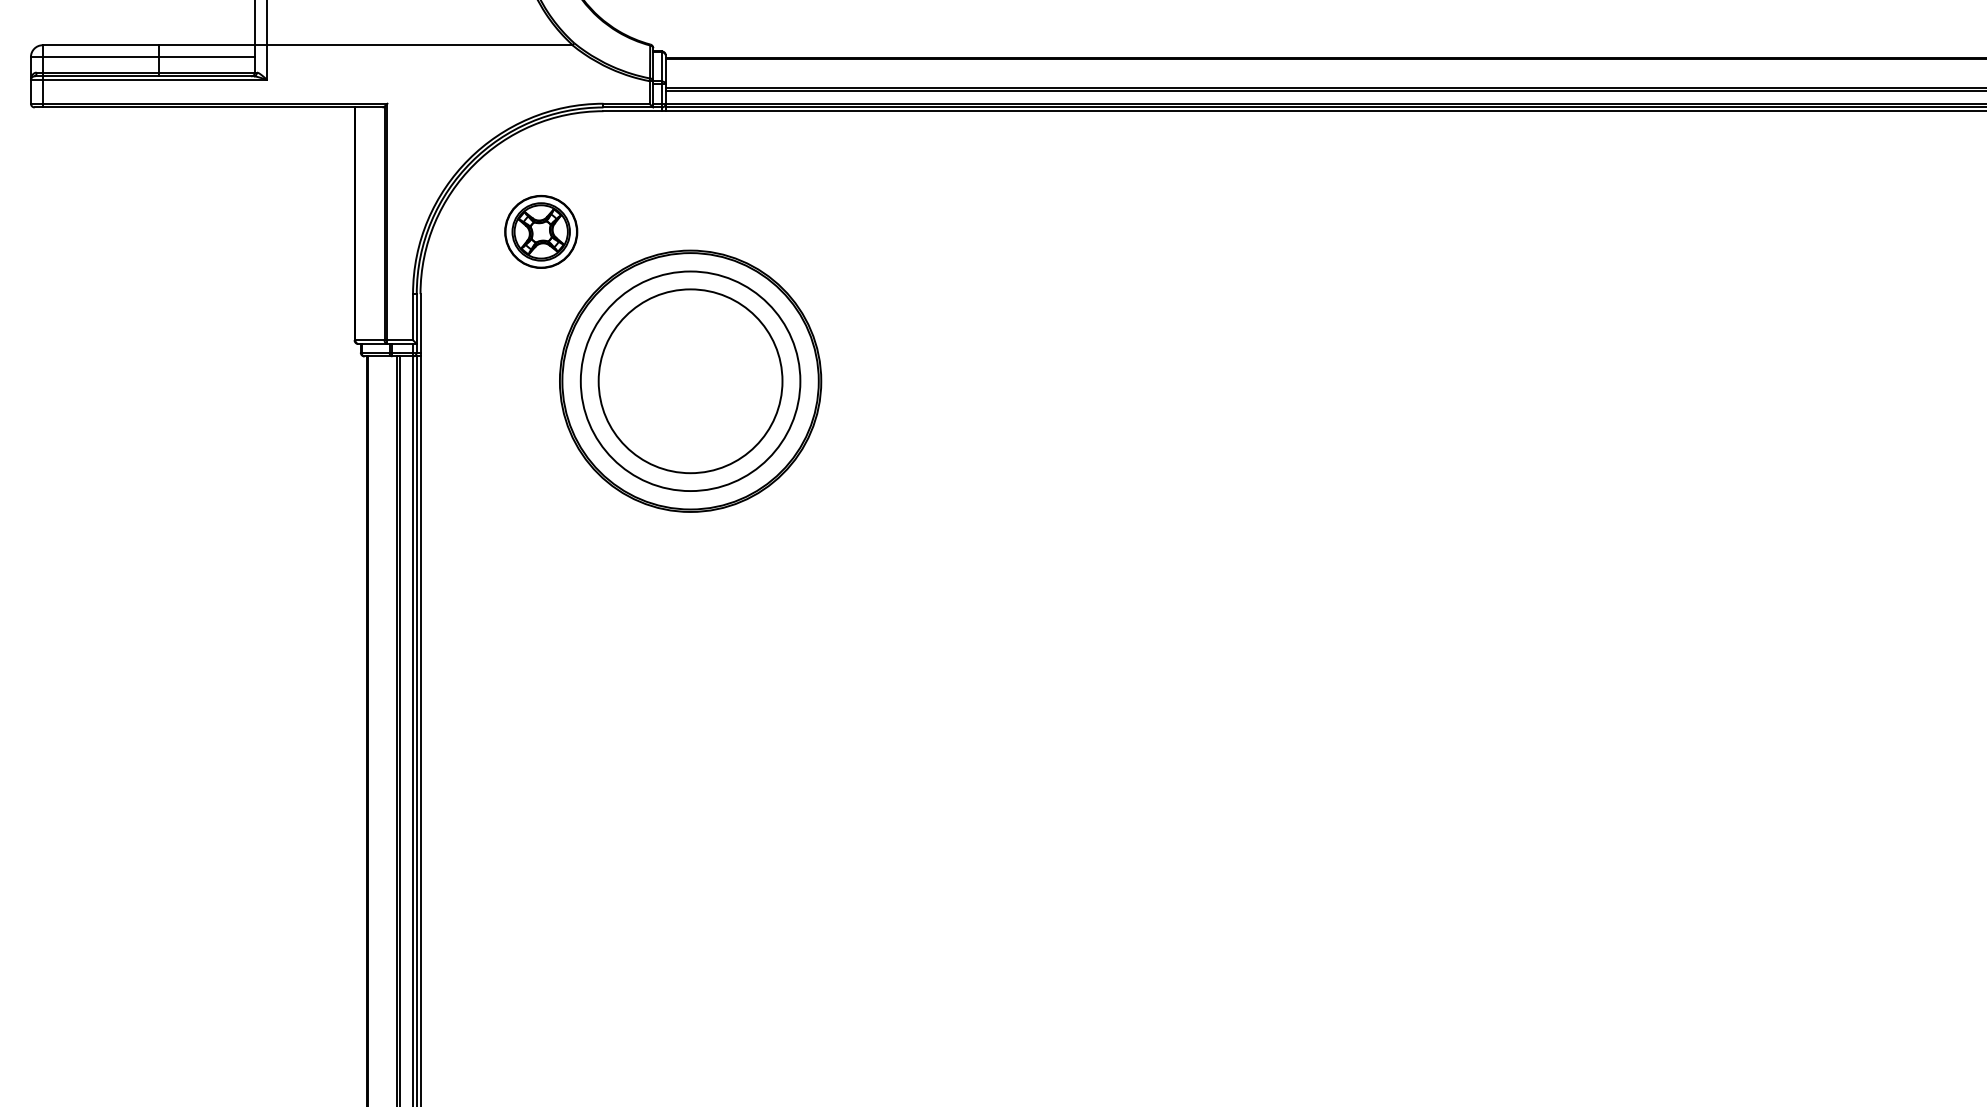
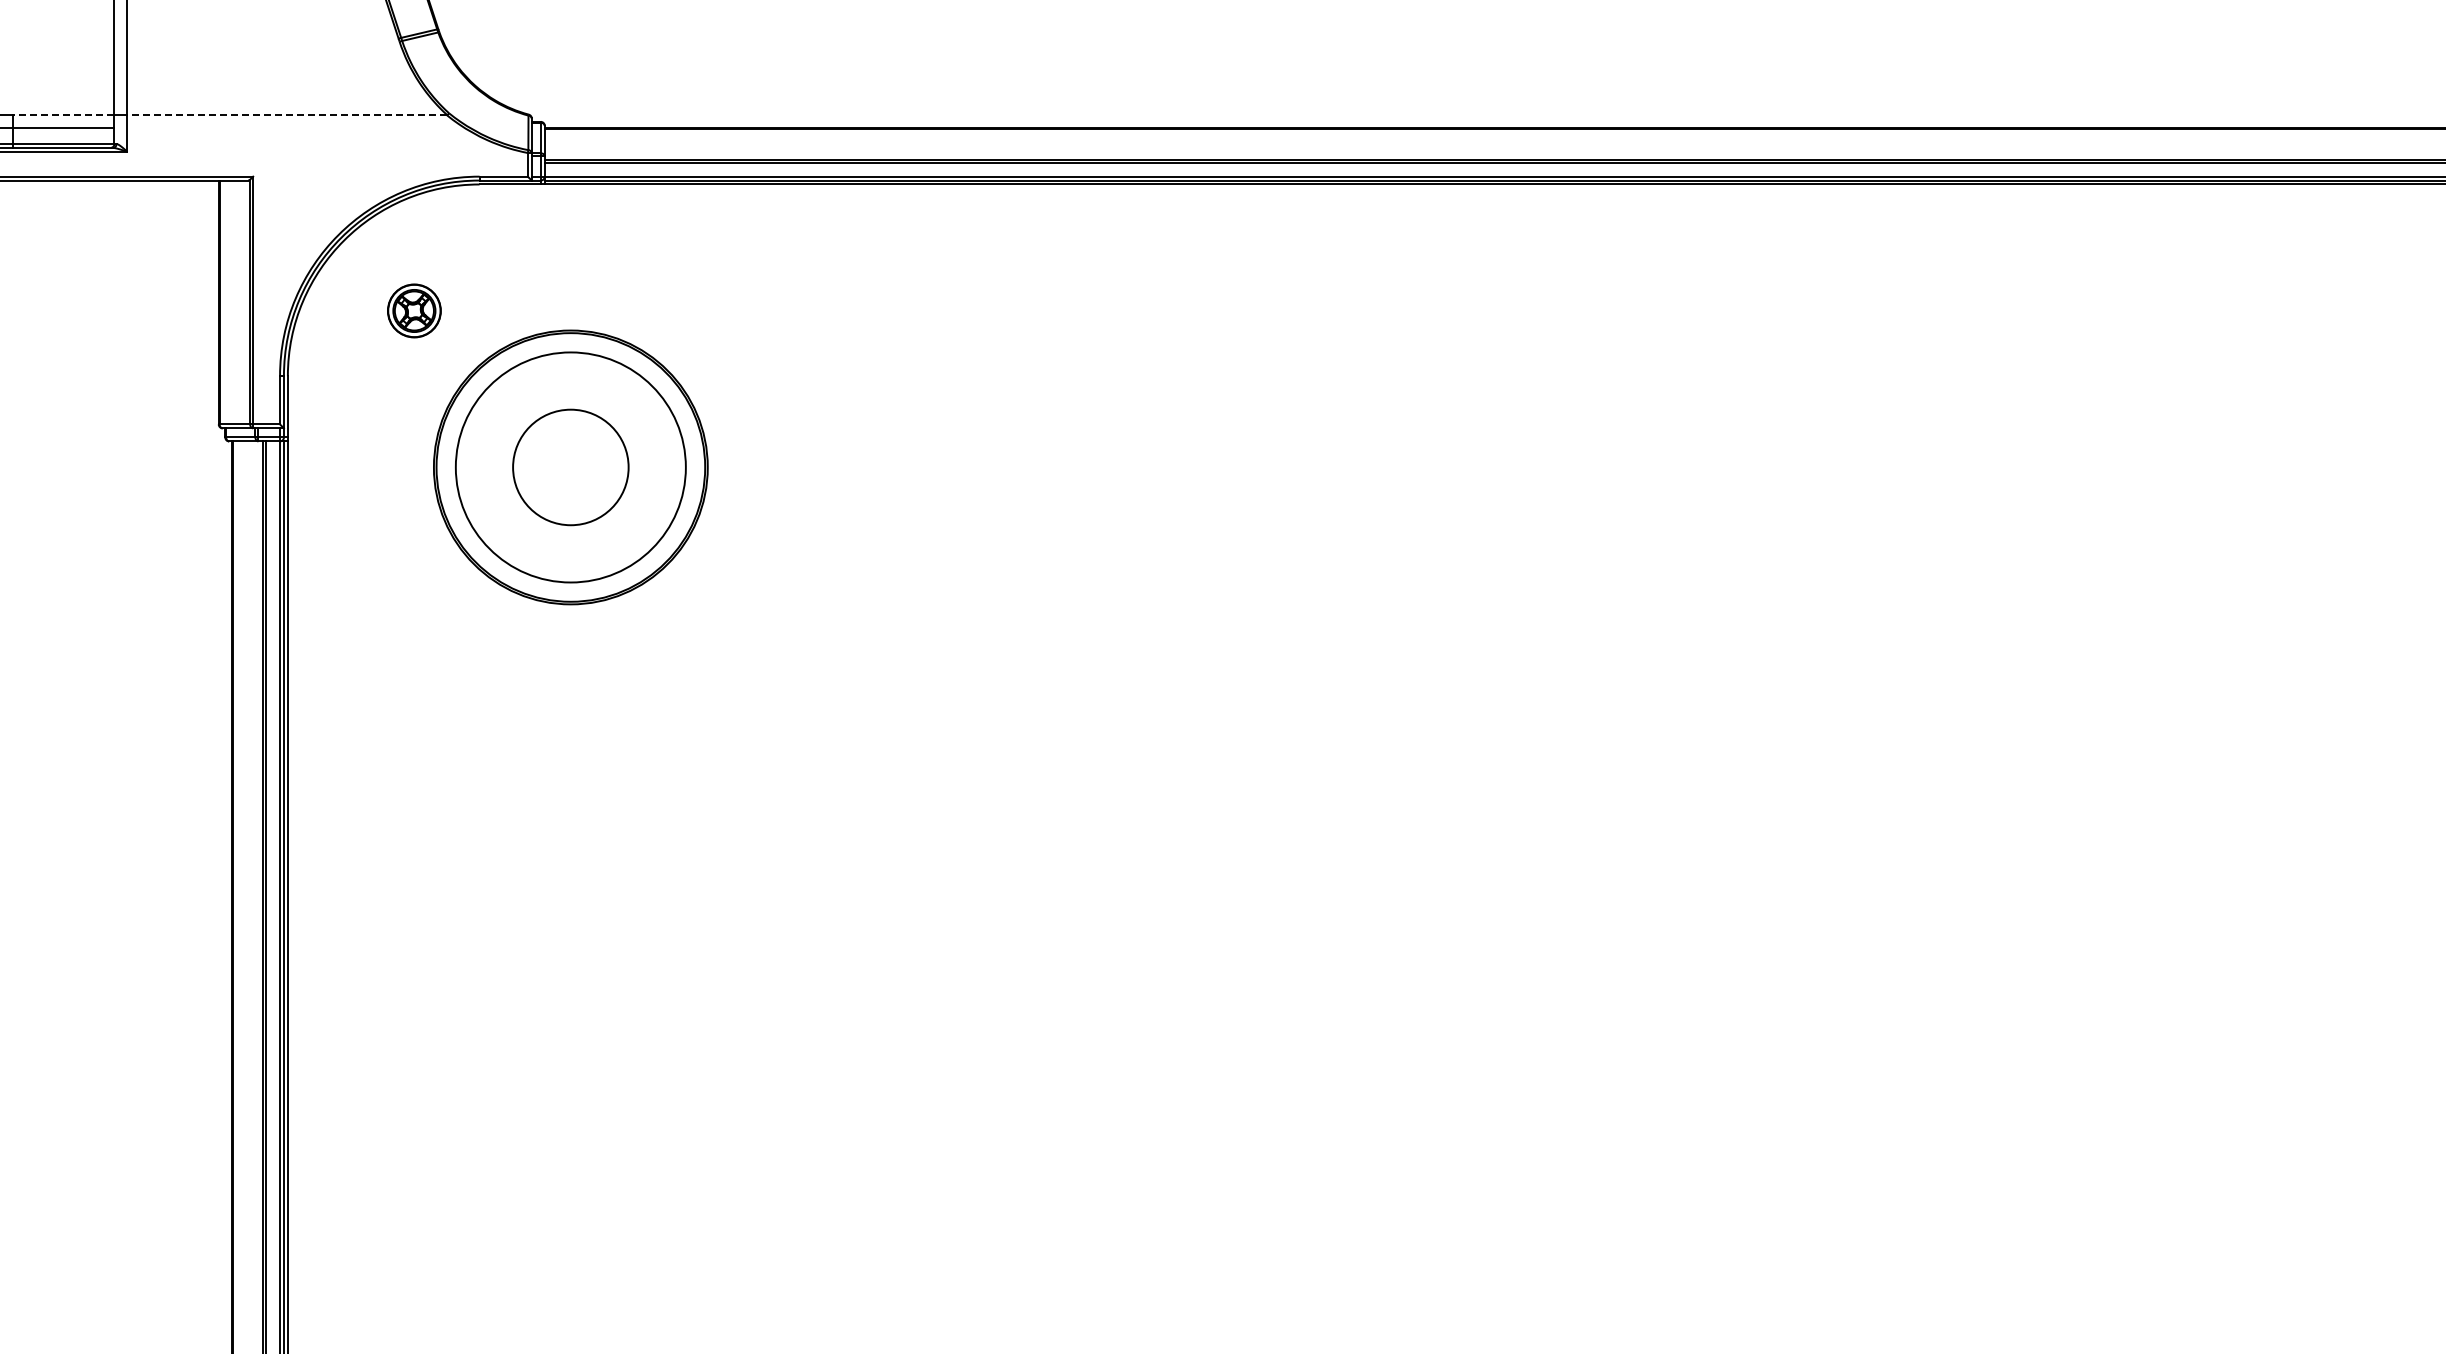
line: (206, 45) -> (63, 115), solid -> dashed
line: (420, 45) -> (287, 115), solid -> dashed
part: (541, 231) -> (414, 310), size x0.7
circle: (690, 381) -> (570, 467), size x0.6

